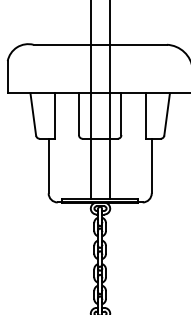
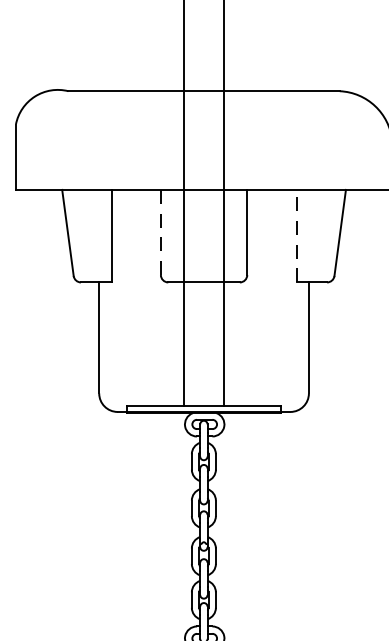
line: (78, 114) -> (159, 233), solid -> dashed
line: (145, 116) -> (296, 237), solid -> dashed

